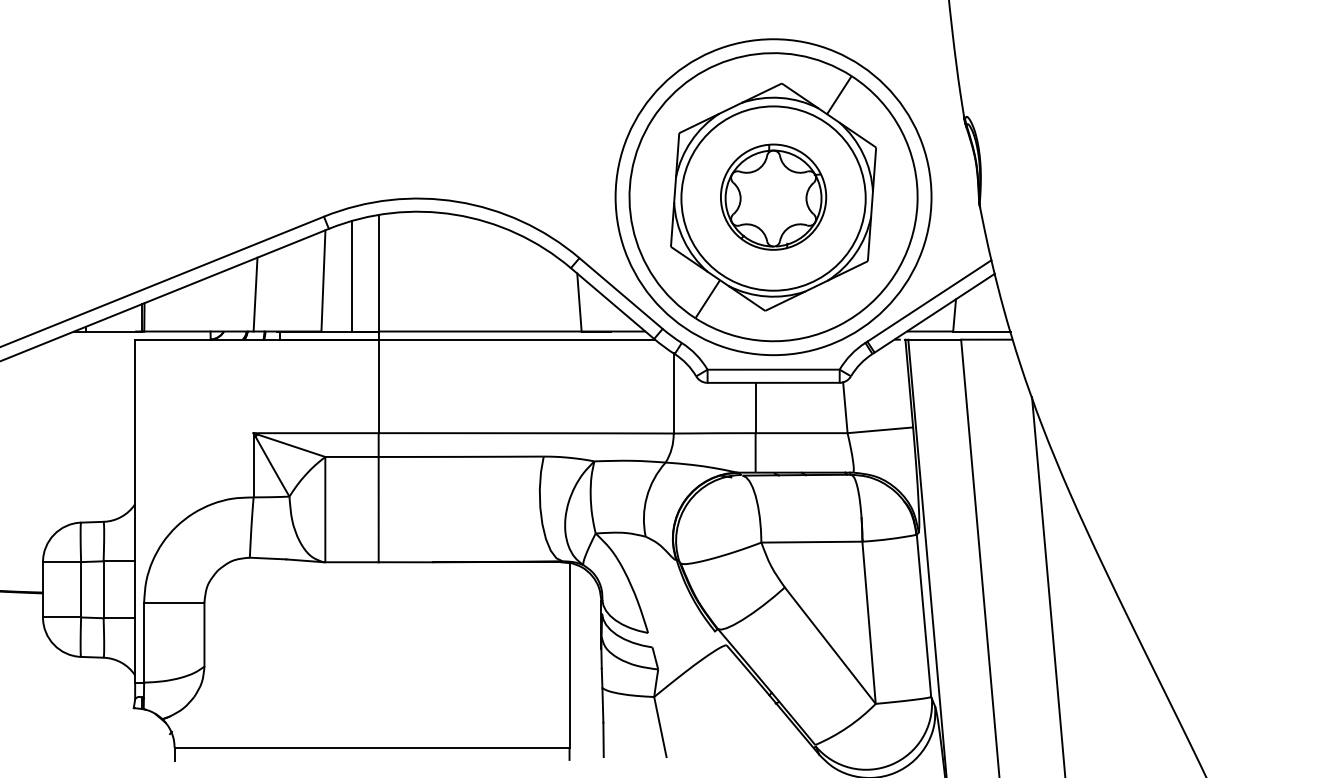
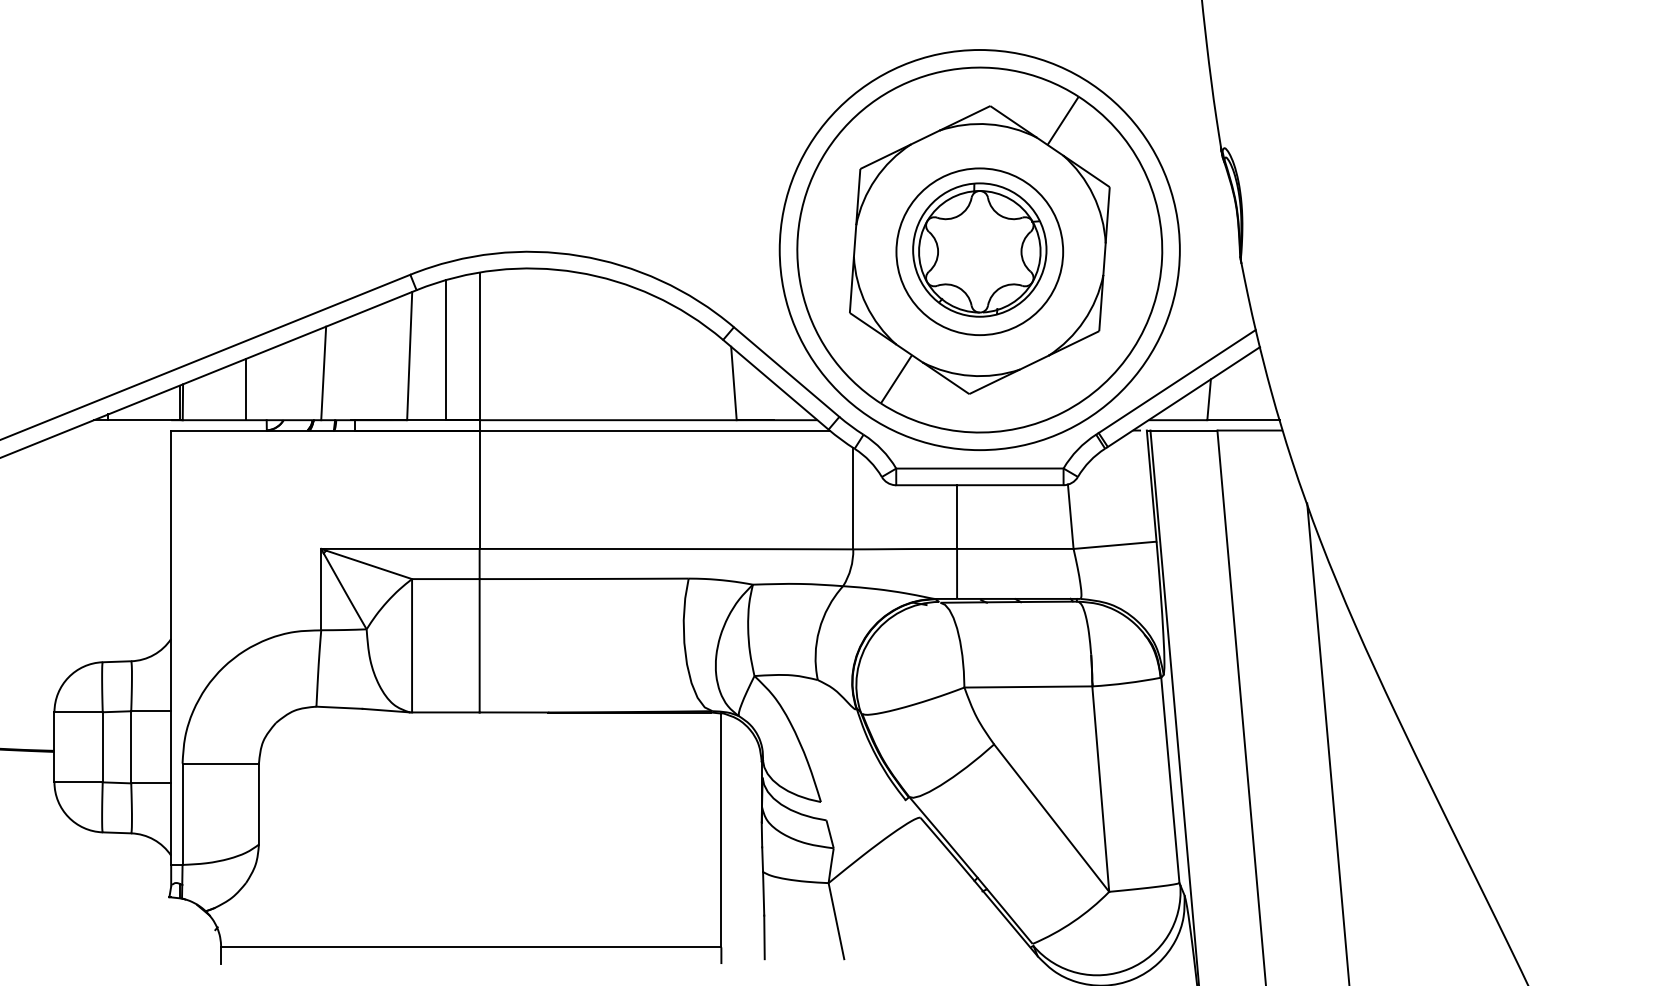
circle: (773, 198) -> (979, 251), size x0.71
line: (194, 307) -> (246, 389), added

